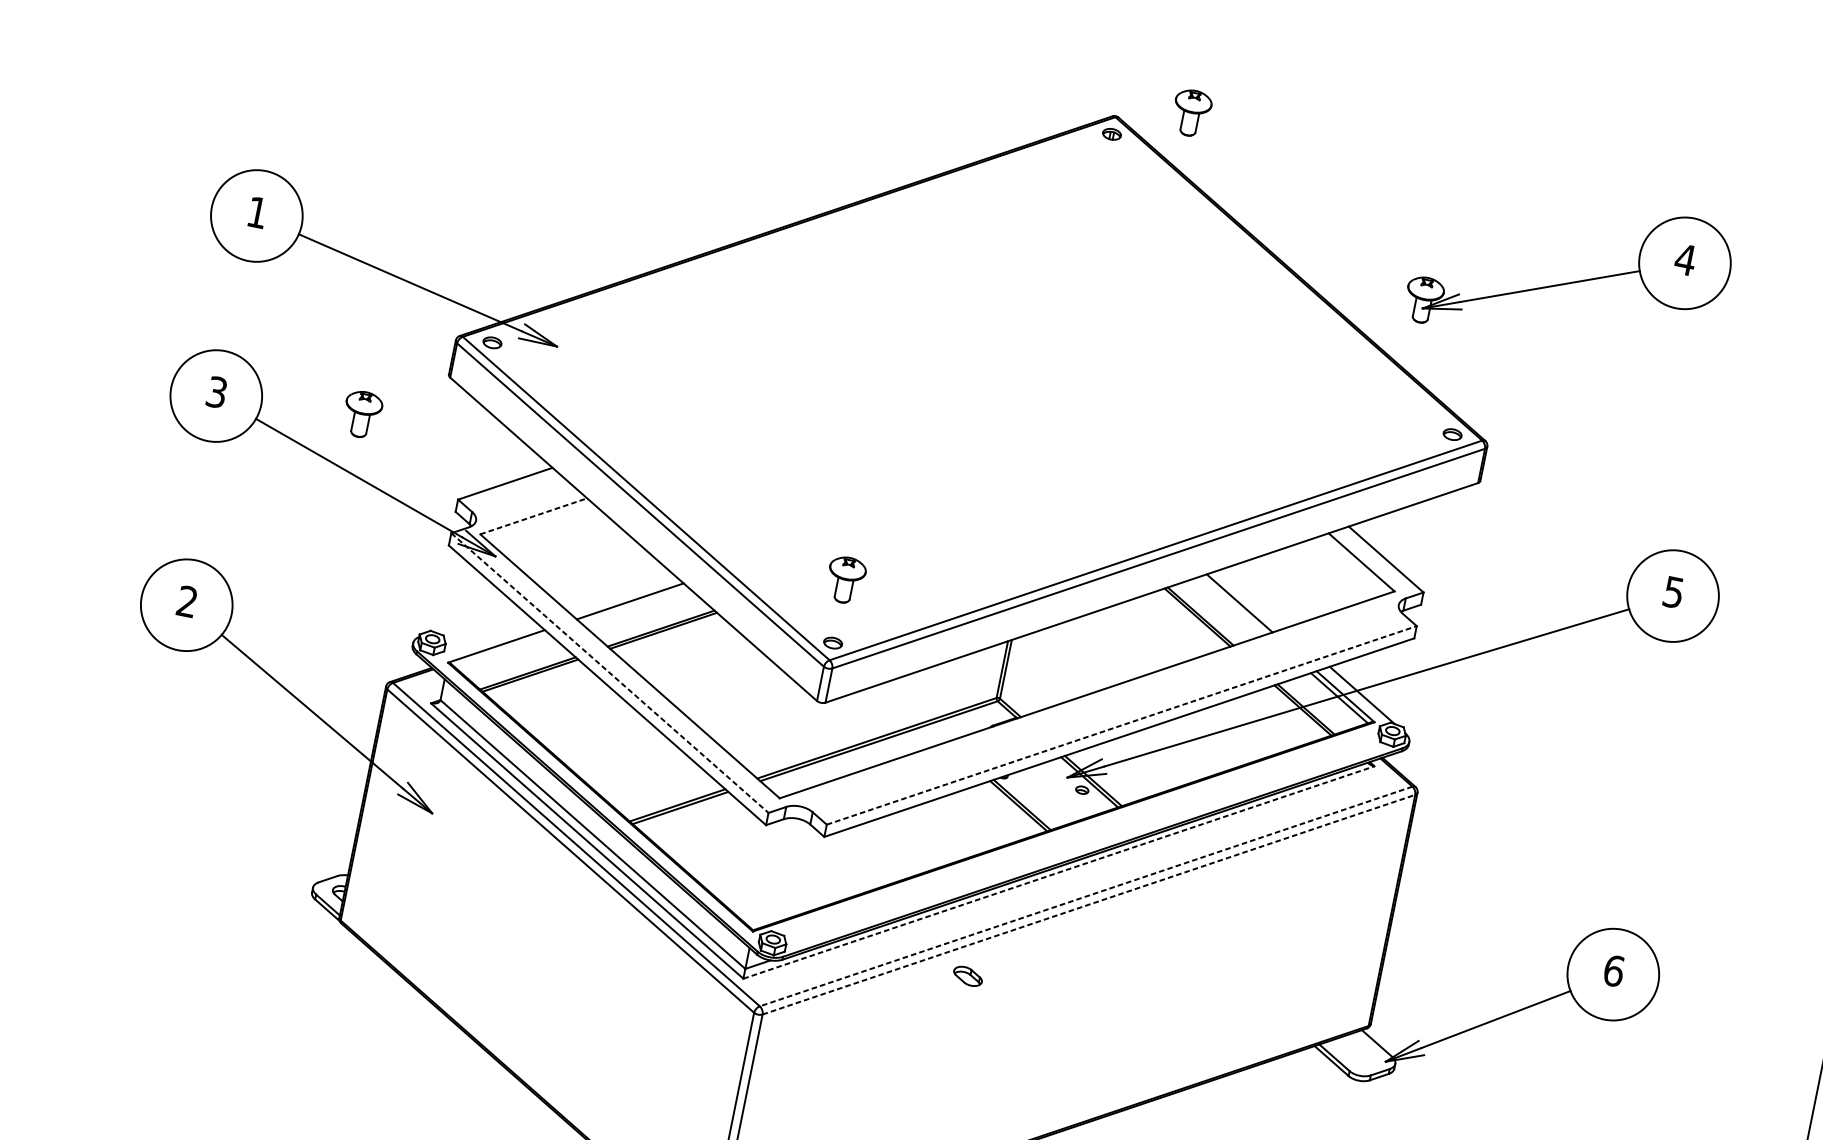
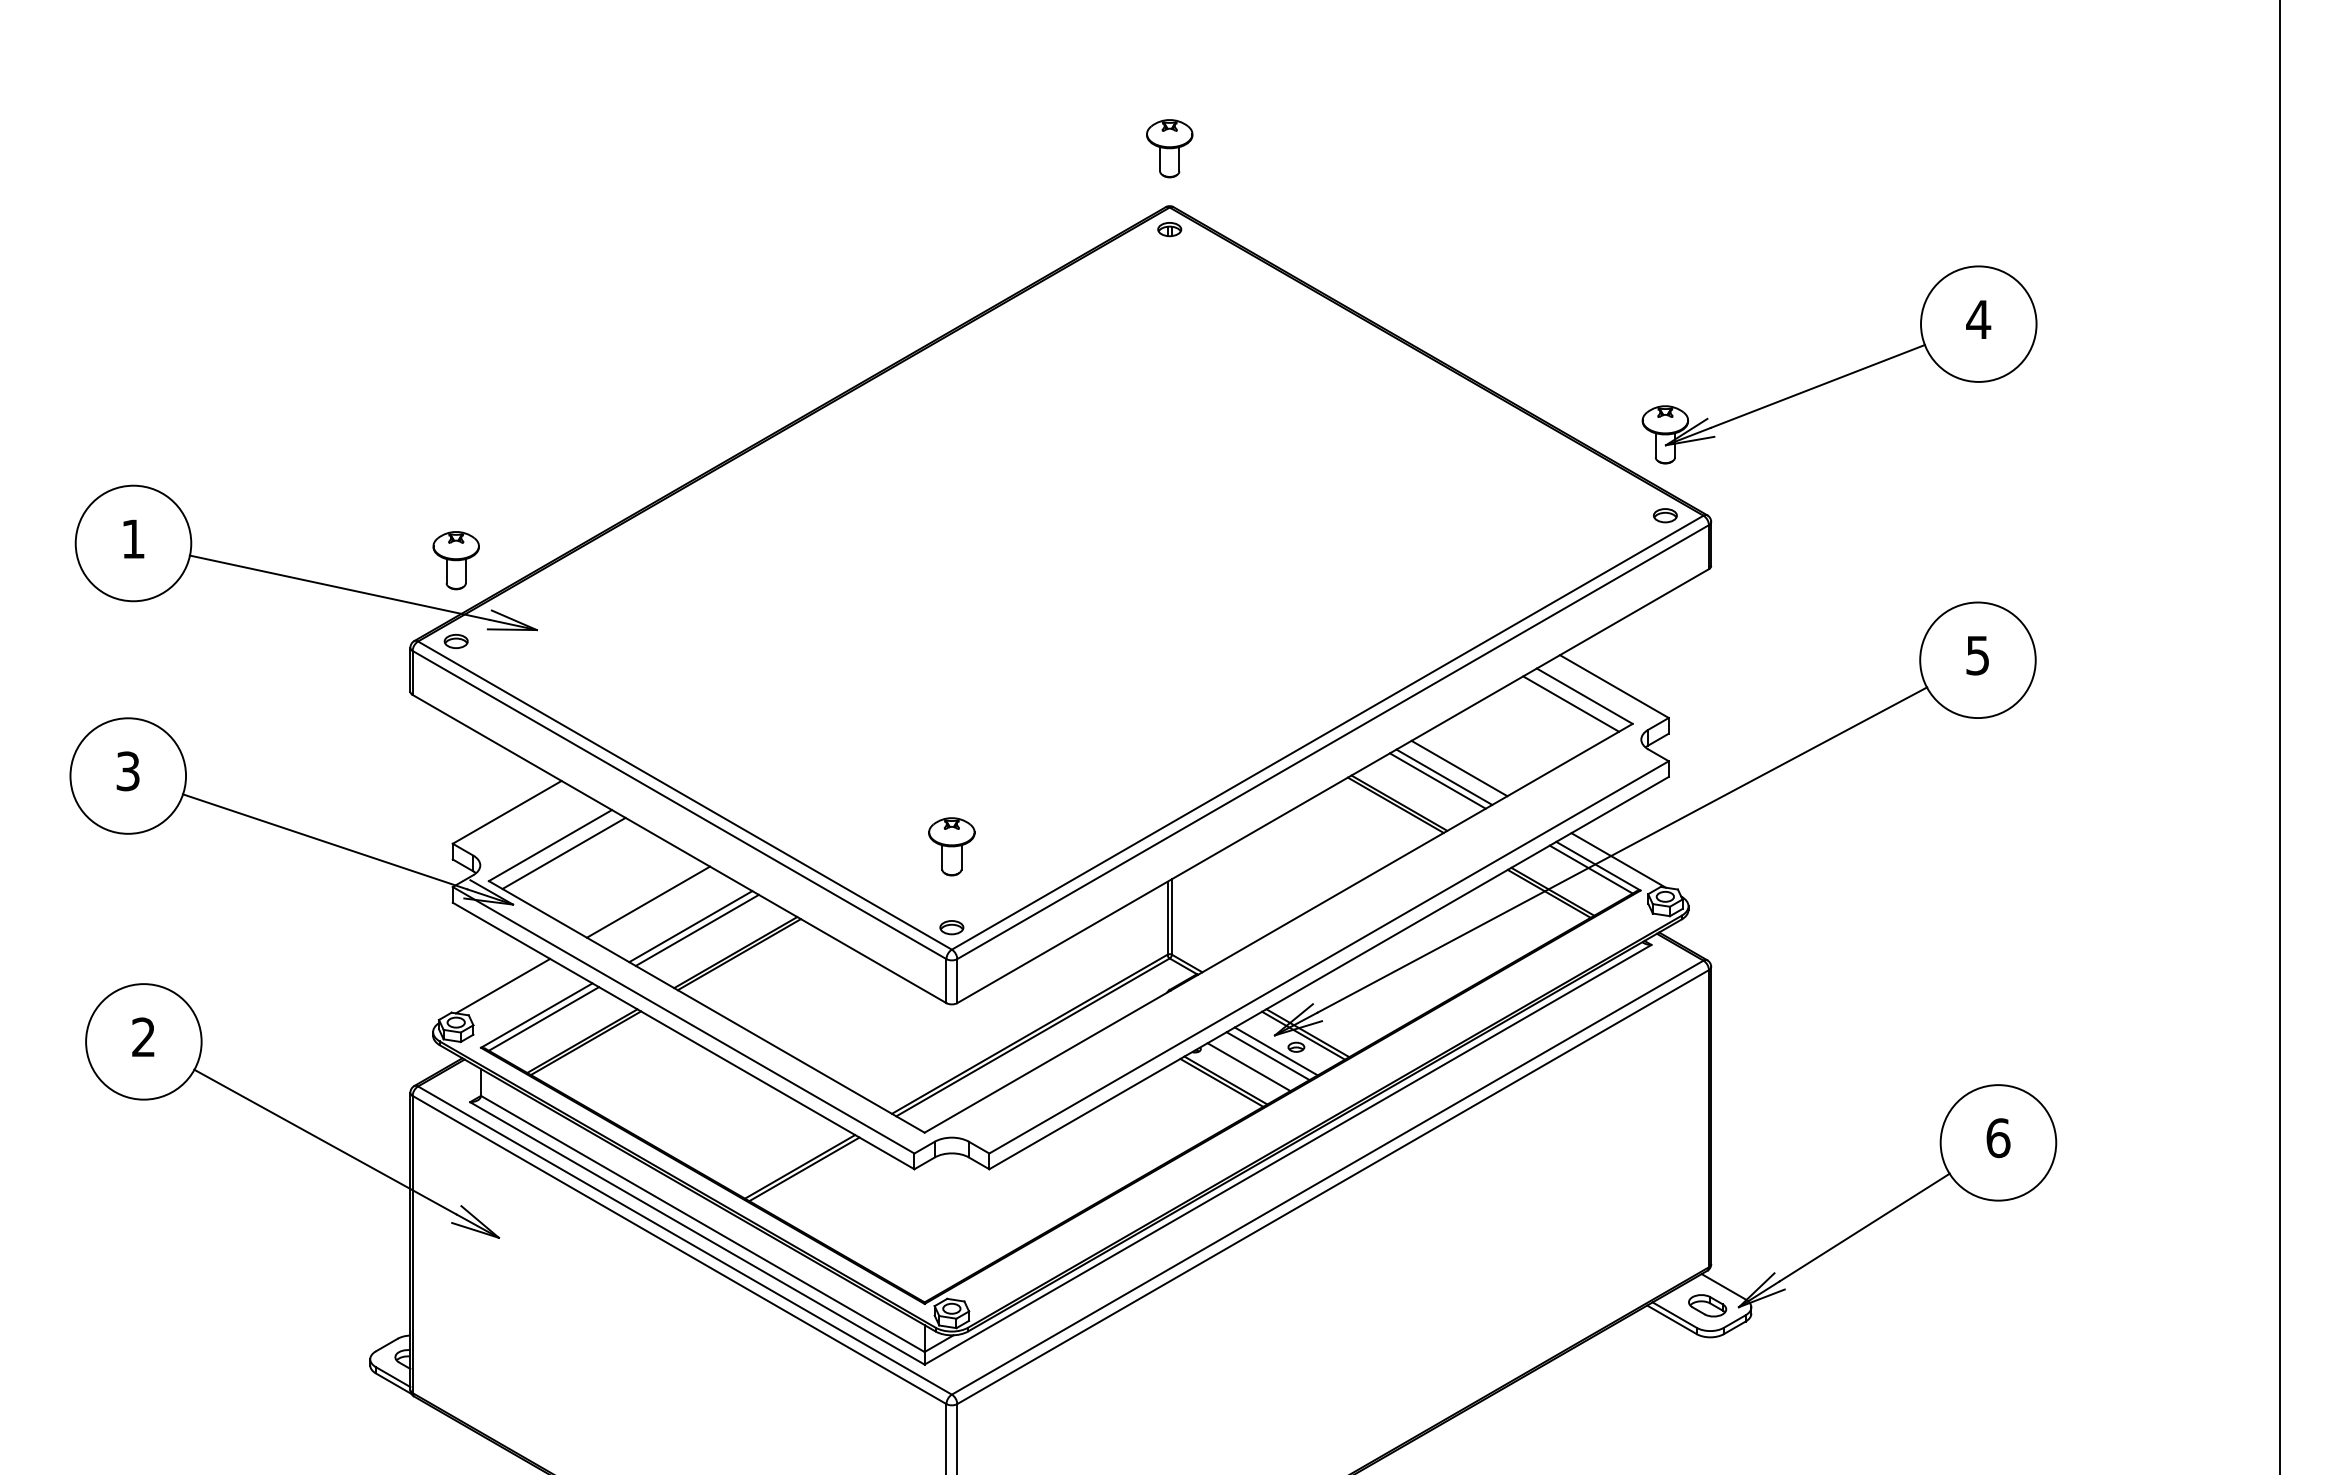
part: (1191, 113) -> (1169, 148), moved
part: (1573, 281) -> (1845, 374), moved
part: (361, 414) -> (455, 560), moved
line: (533, 516) -> (550, 845), dashed -> solid
line: (542, 523) -> (563, 852), added
line: (1350, 565) -> (1571, 703), added
line: (601, 575) -> (648, 901), added
line: (1252, 598) -> (1459, 768), added
line: (634, 604) -> (696, 929), added
line: (1233, 604) -> (1437, 780), added
line: (474, 617) -> (502, 985), added
line: (501, 649) -> (543, 1018), added
line: (609, 673) -> (683, 1020), dashed -> solid
line: (1122, 725) -> (1329, 957), dashed -> solid
line: (1065, 790) -> (1275, 1051), added
line: (1058, 792) -> (1267, 1056), added
line: (1041, 798) -> (1248, 1067), added
line: (1059, 872) -> (1288, 1154), dashed -> solid
line: (1086, 896) -> (1327, 1177), dashed -> solid
line: (1089, 905) -> (1333, 1187), dashed -> solid
part: (967, 976) -> (1707, 1305), moved

